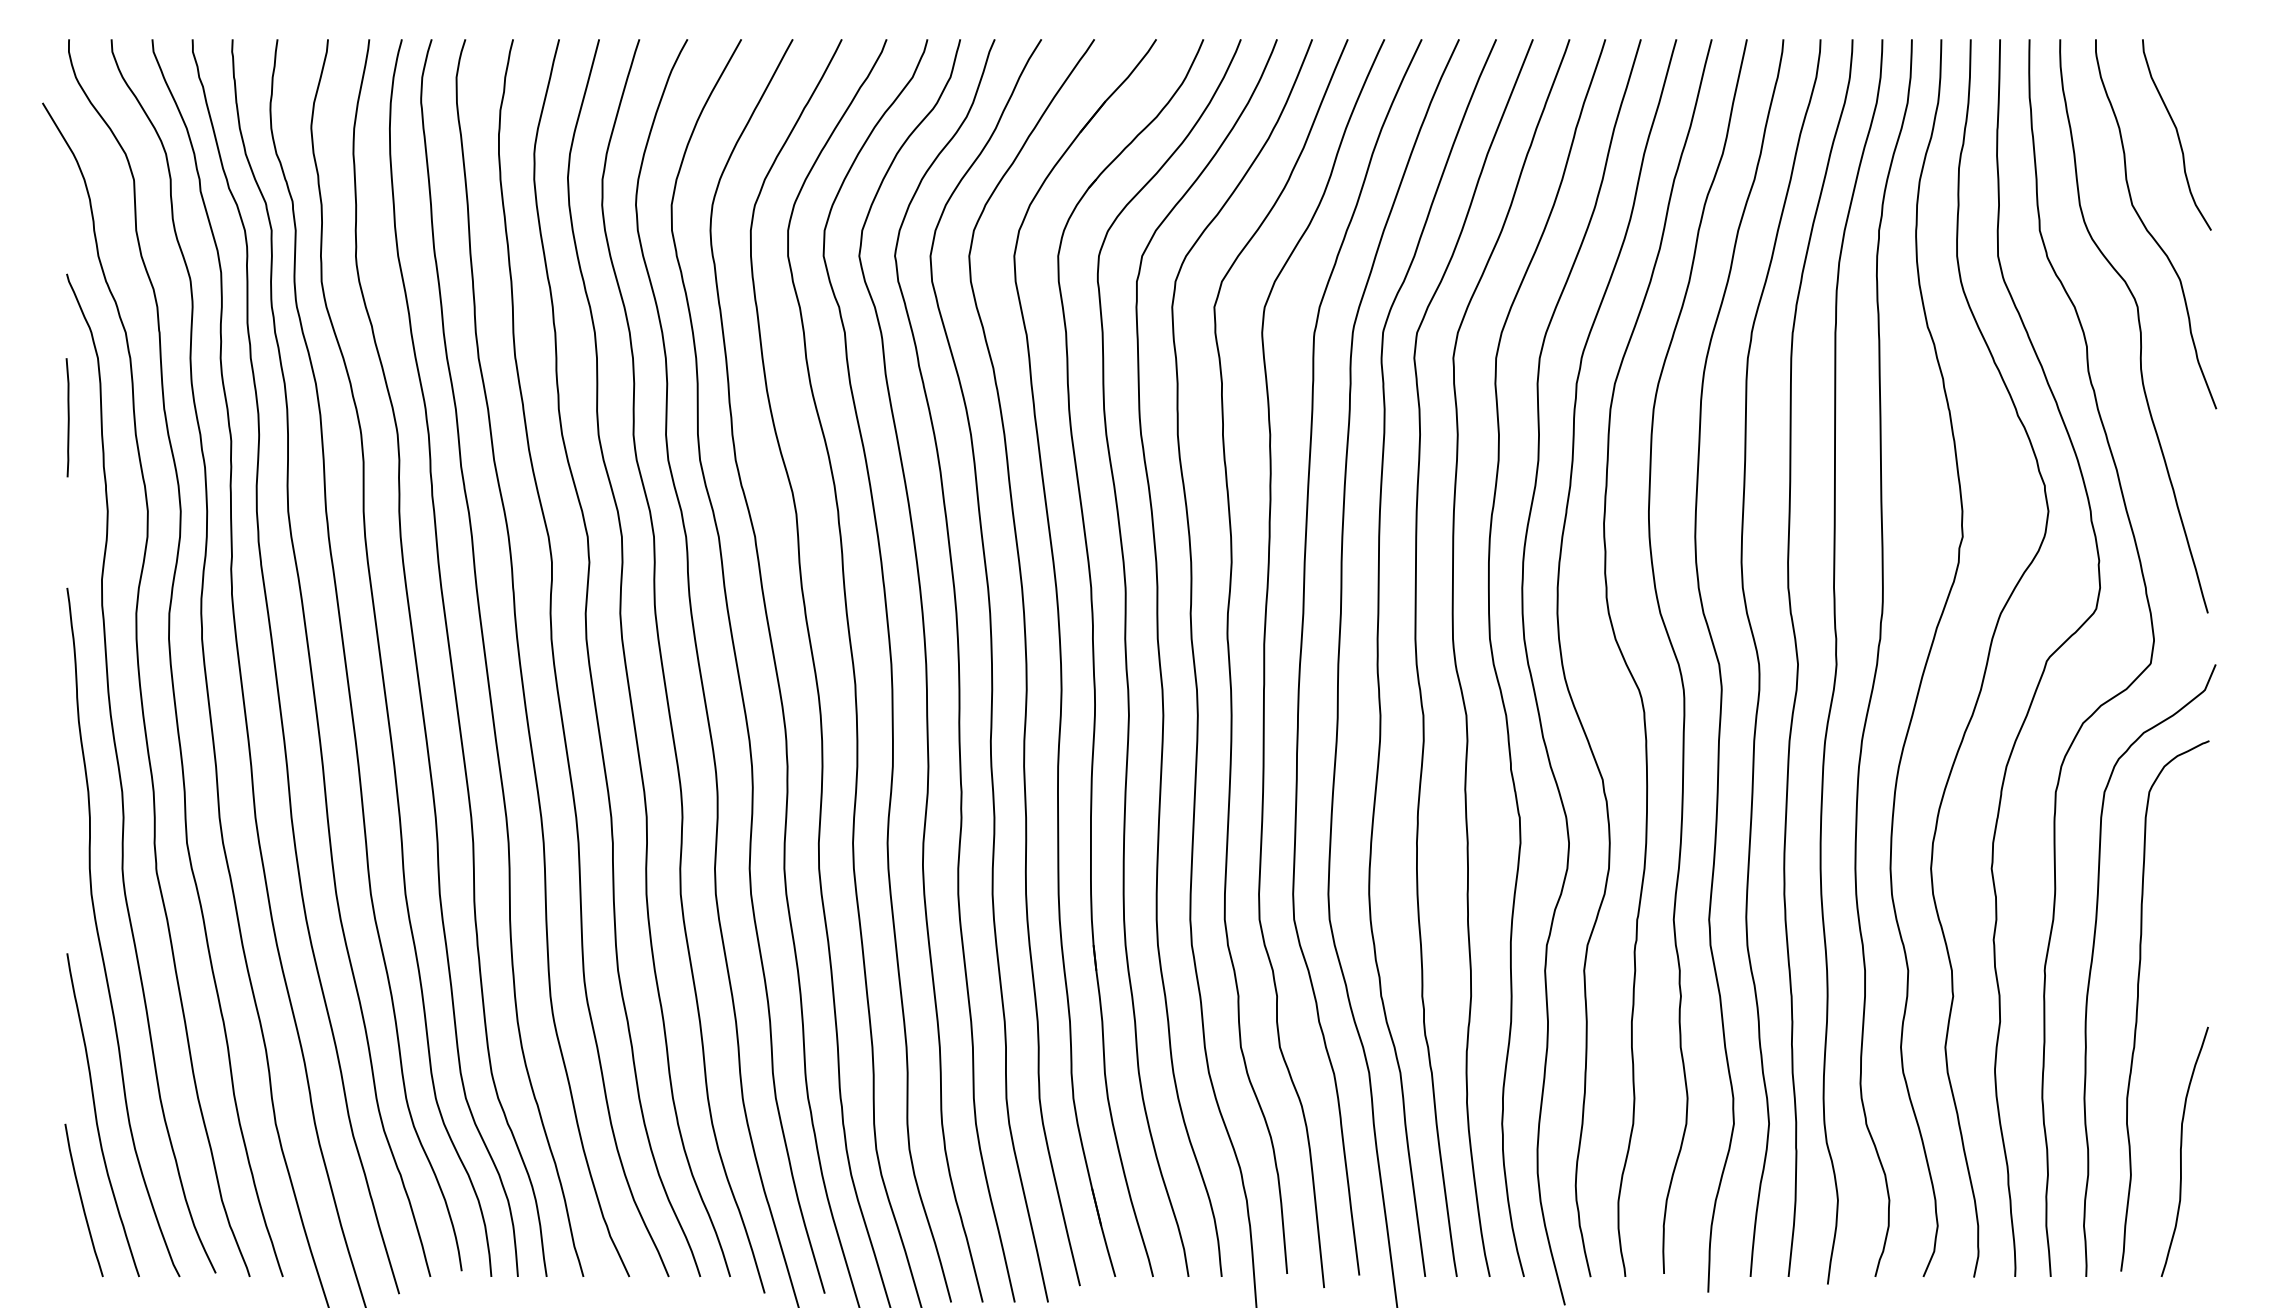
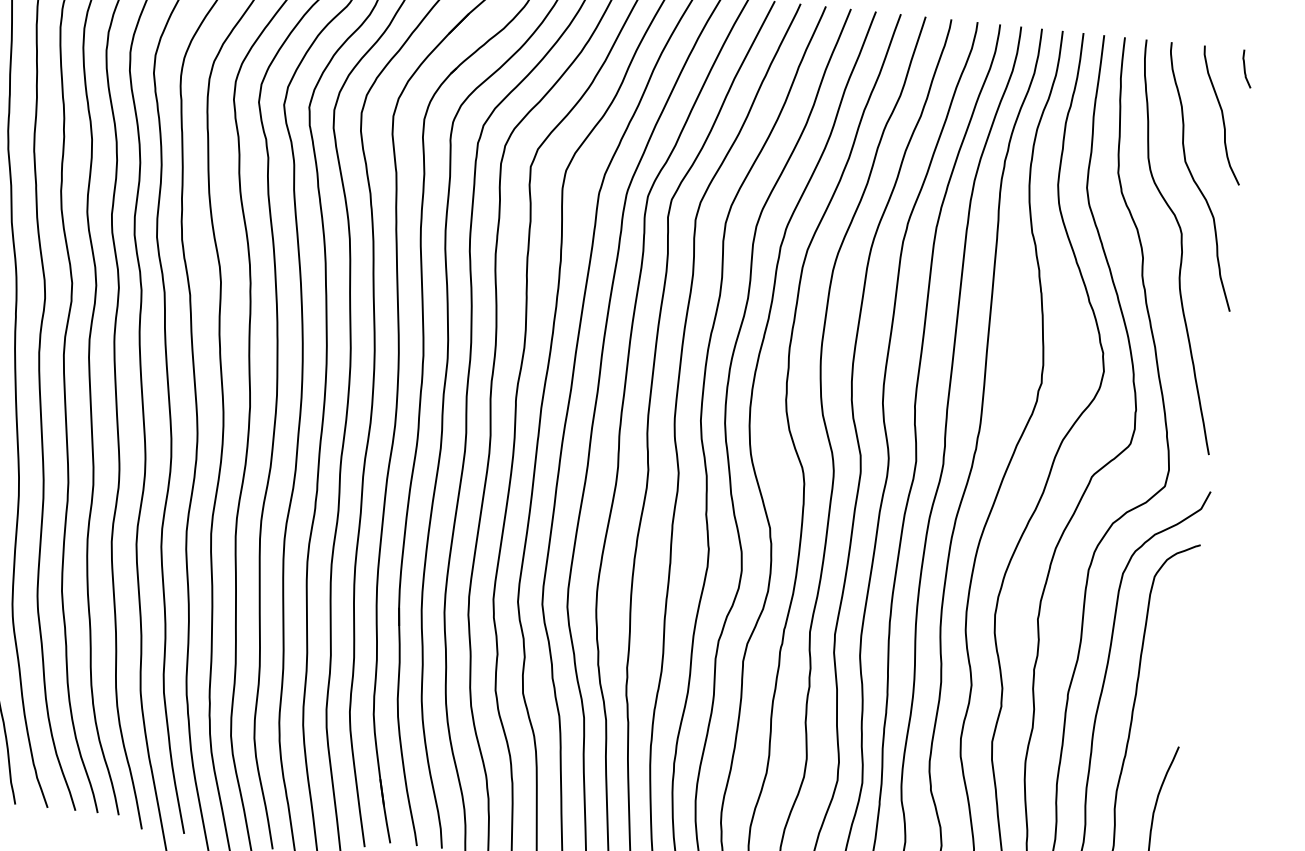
curve: (2203, 67) -> (1245, 69), added

